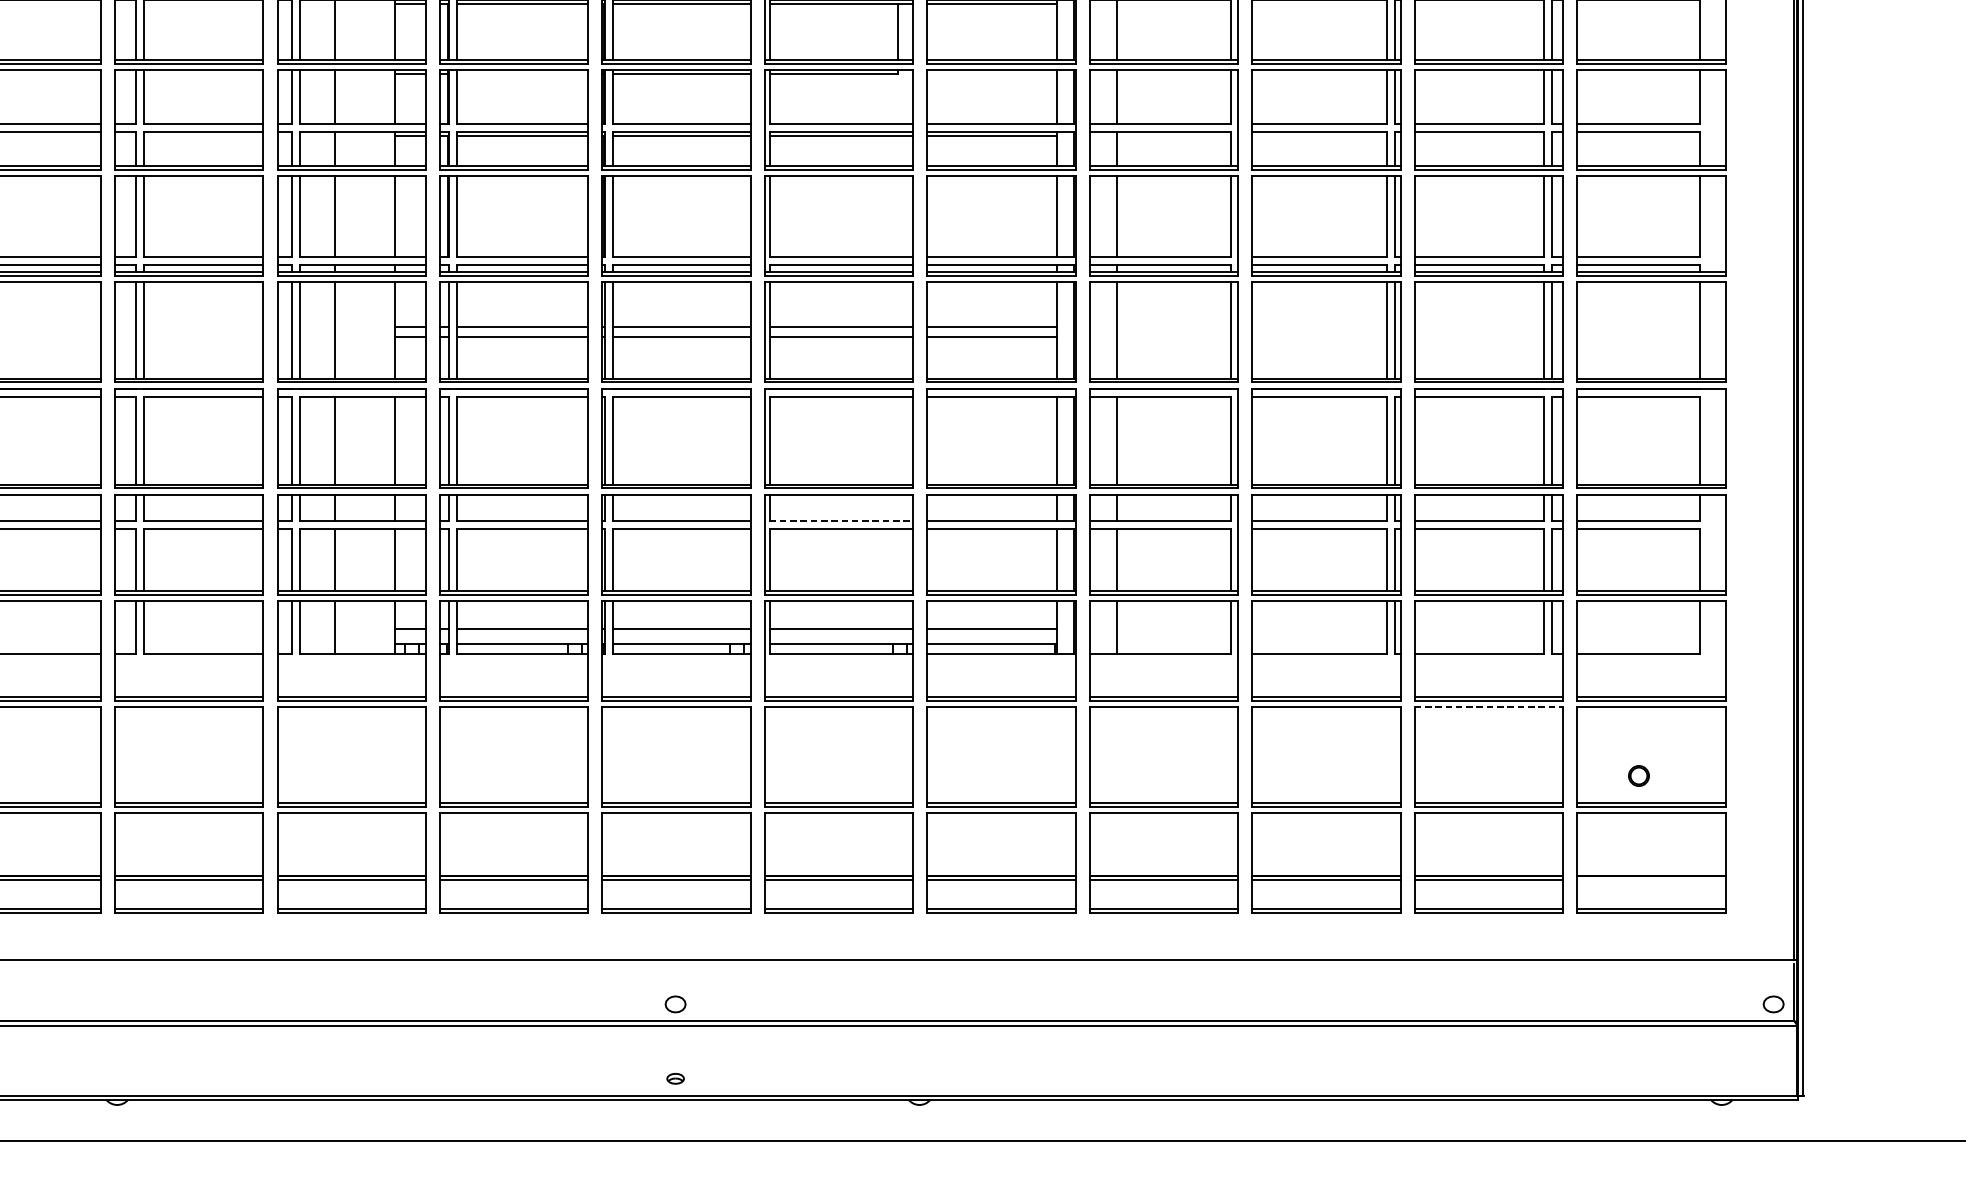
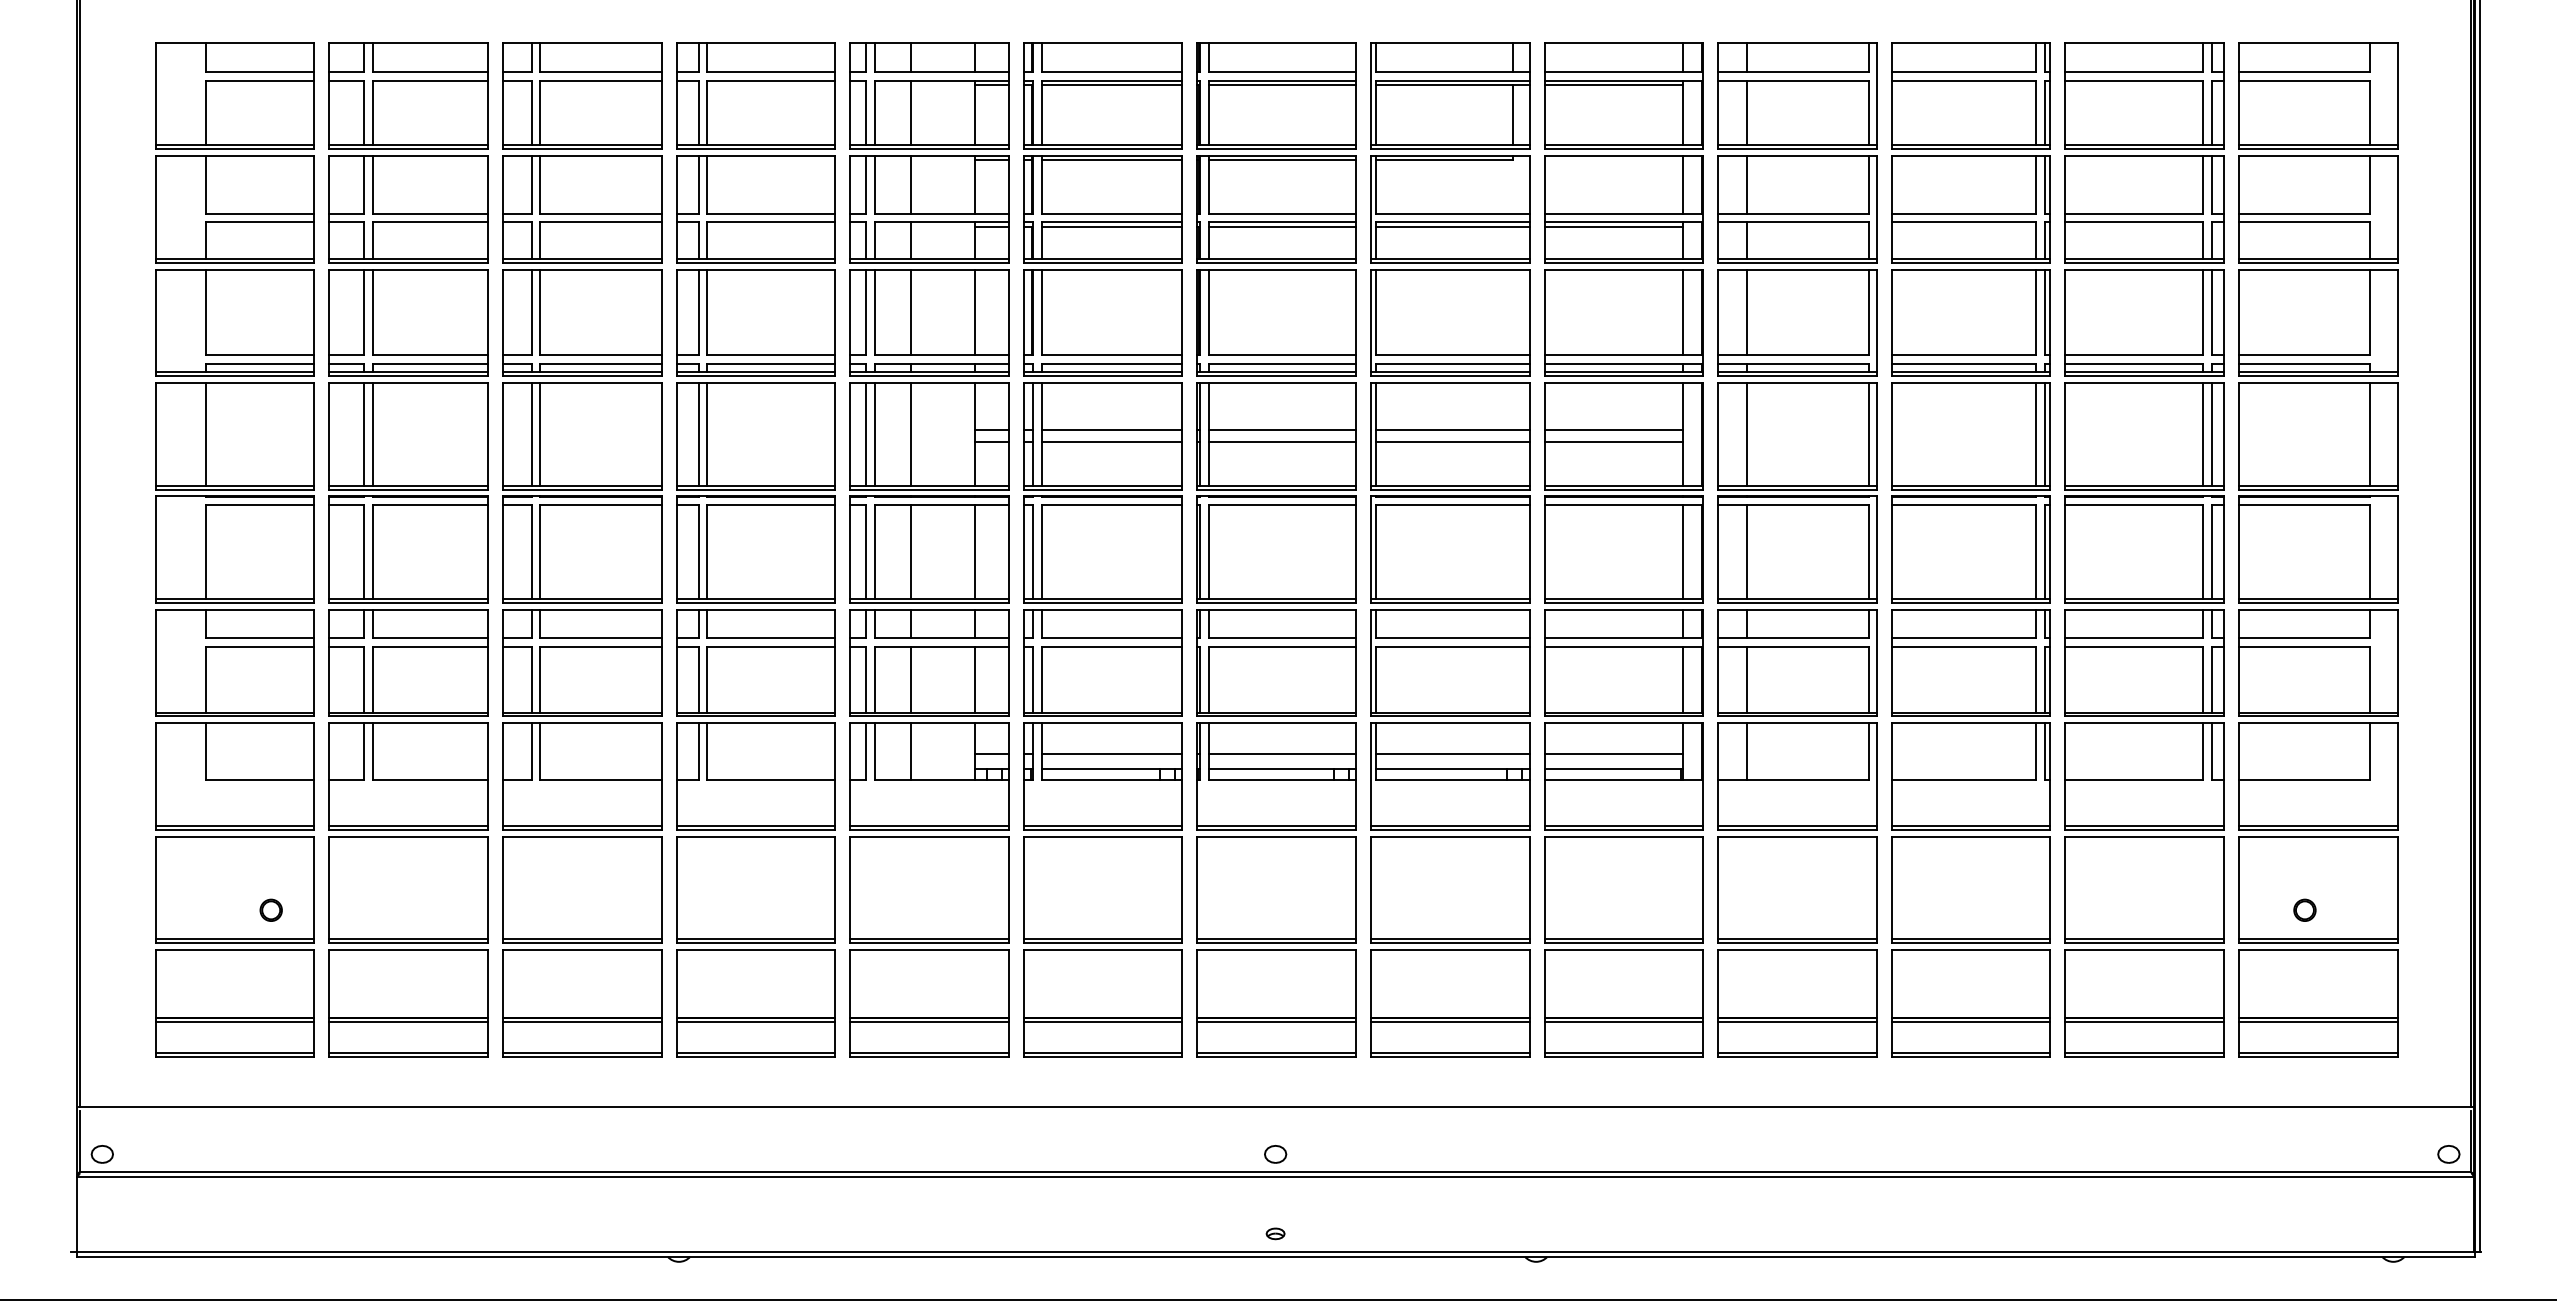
line: (522, 74) -> (1111, 160), added
line: (841, 521) -> (1452, 638), dashed -> solid
line: (1489, 706) -> (2145, 836), dashed -> solid
line: (1650, 880) -> (2317, 1021), added

